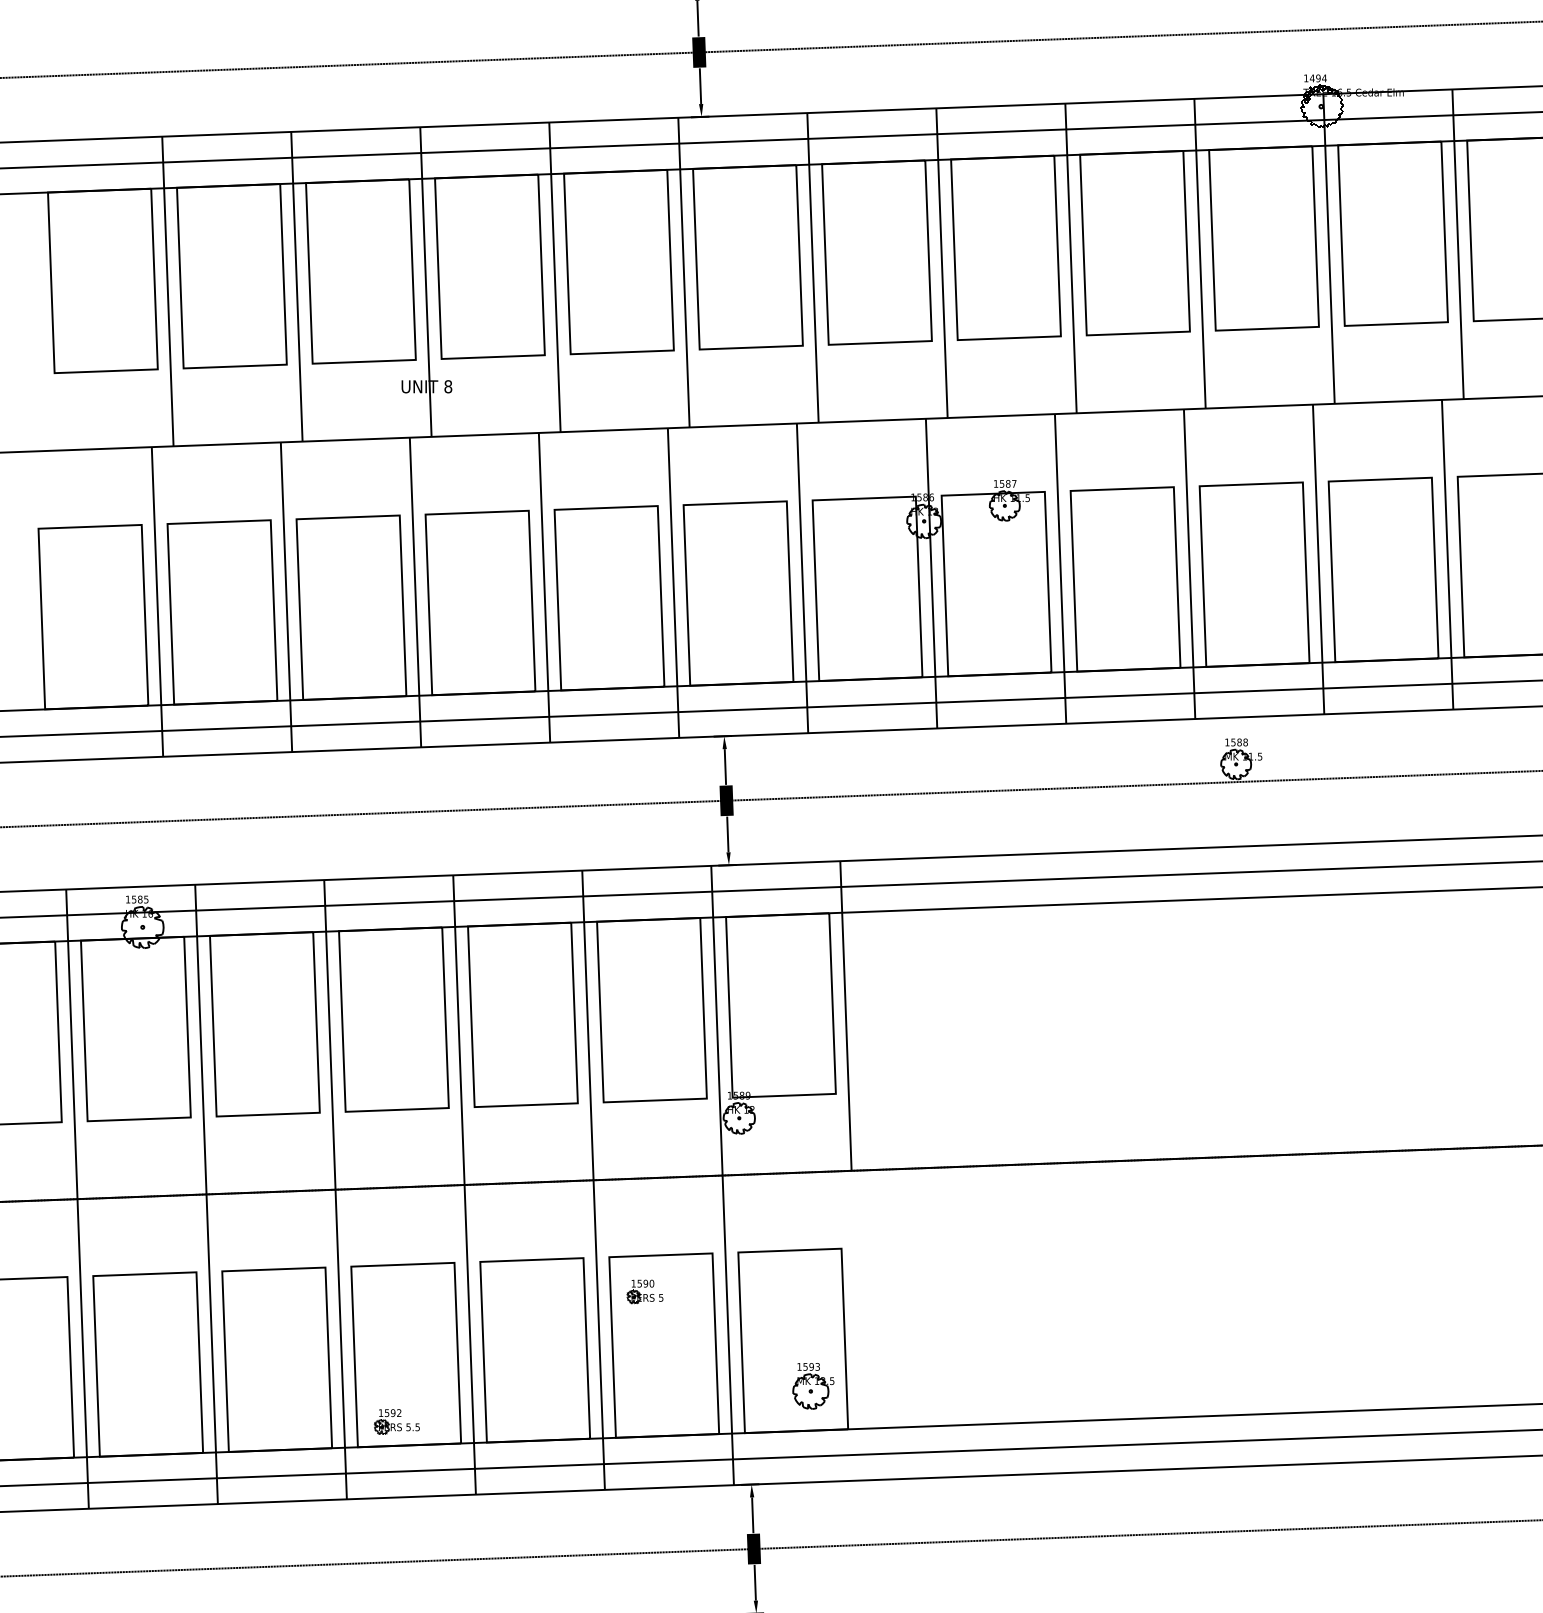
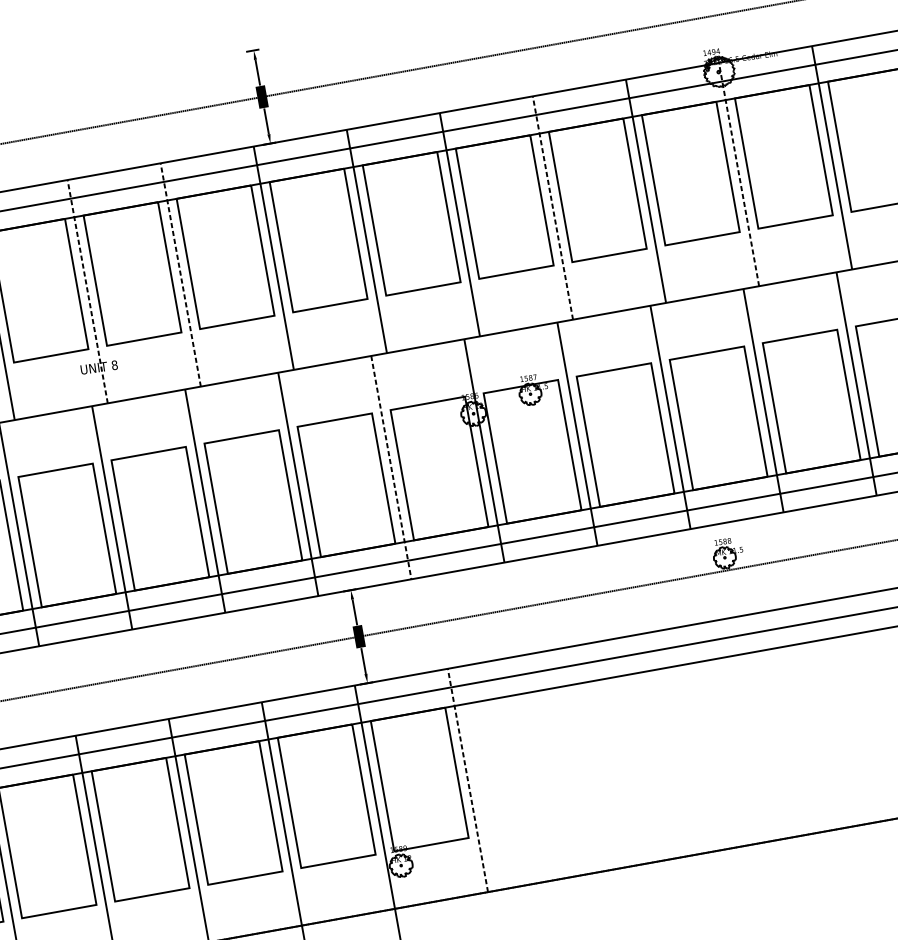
line: (1329, 249) -> (739, 174), solid -> dashed
line: (1071, 258) -> (553, 208), solid -> dashed
line: (554, 277) -> (180, 275), solid -> dashed
line: (425, 282) -> (87, 292), solid -> dashed
line: (802, 578) -> (391, 467), solid -> dashed
line: (845, 1016) -> (467, 780), solid -> dashed

